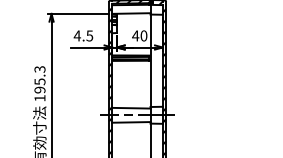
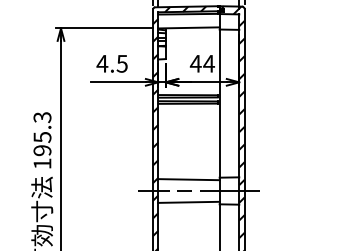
text: (143, 35) -> (208, 63), 40 -> 44

